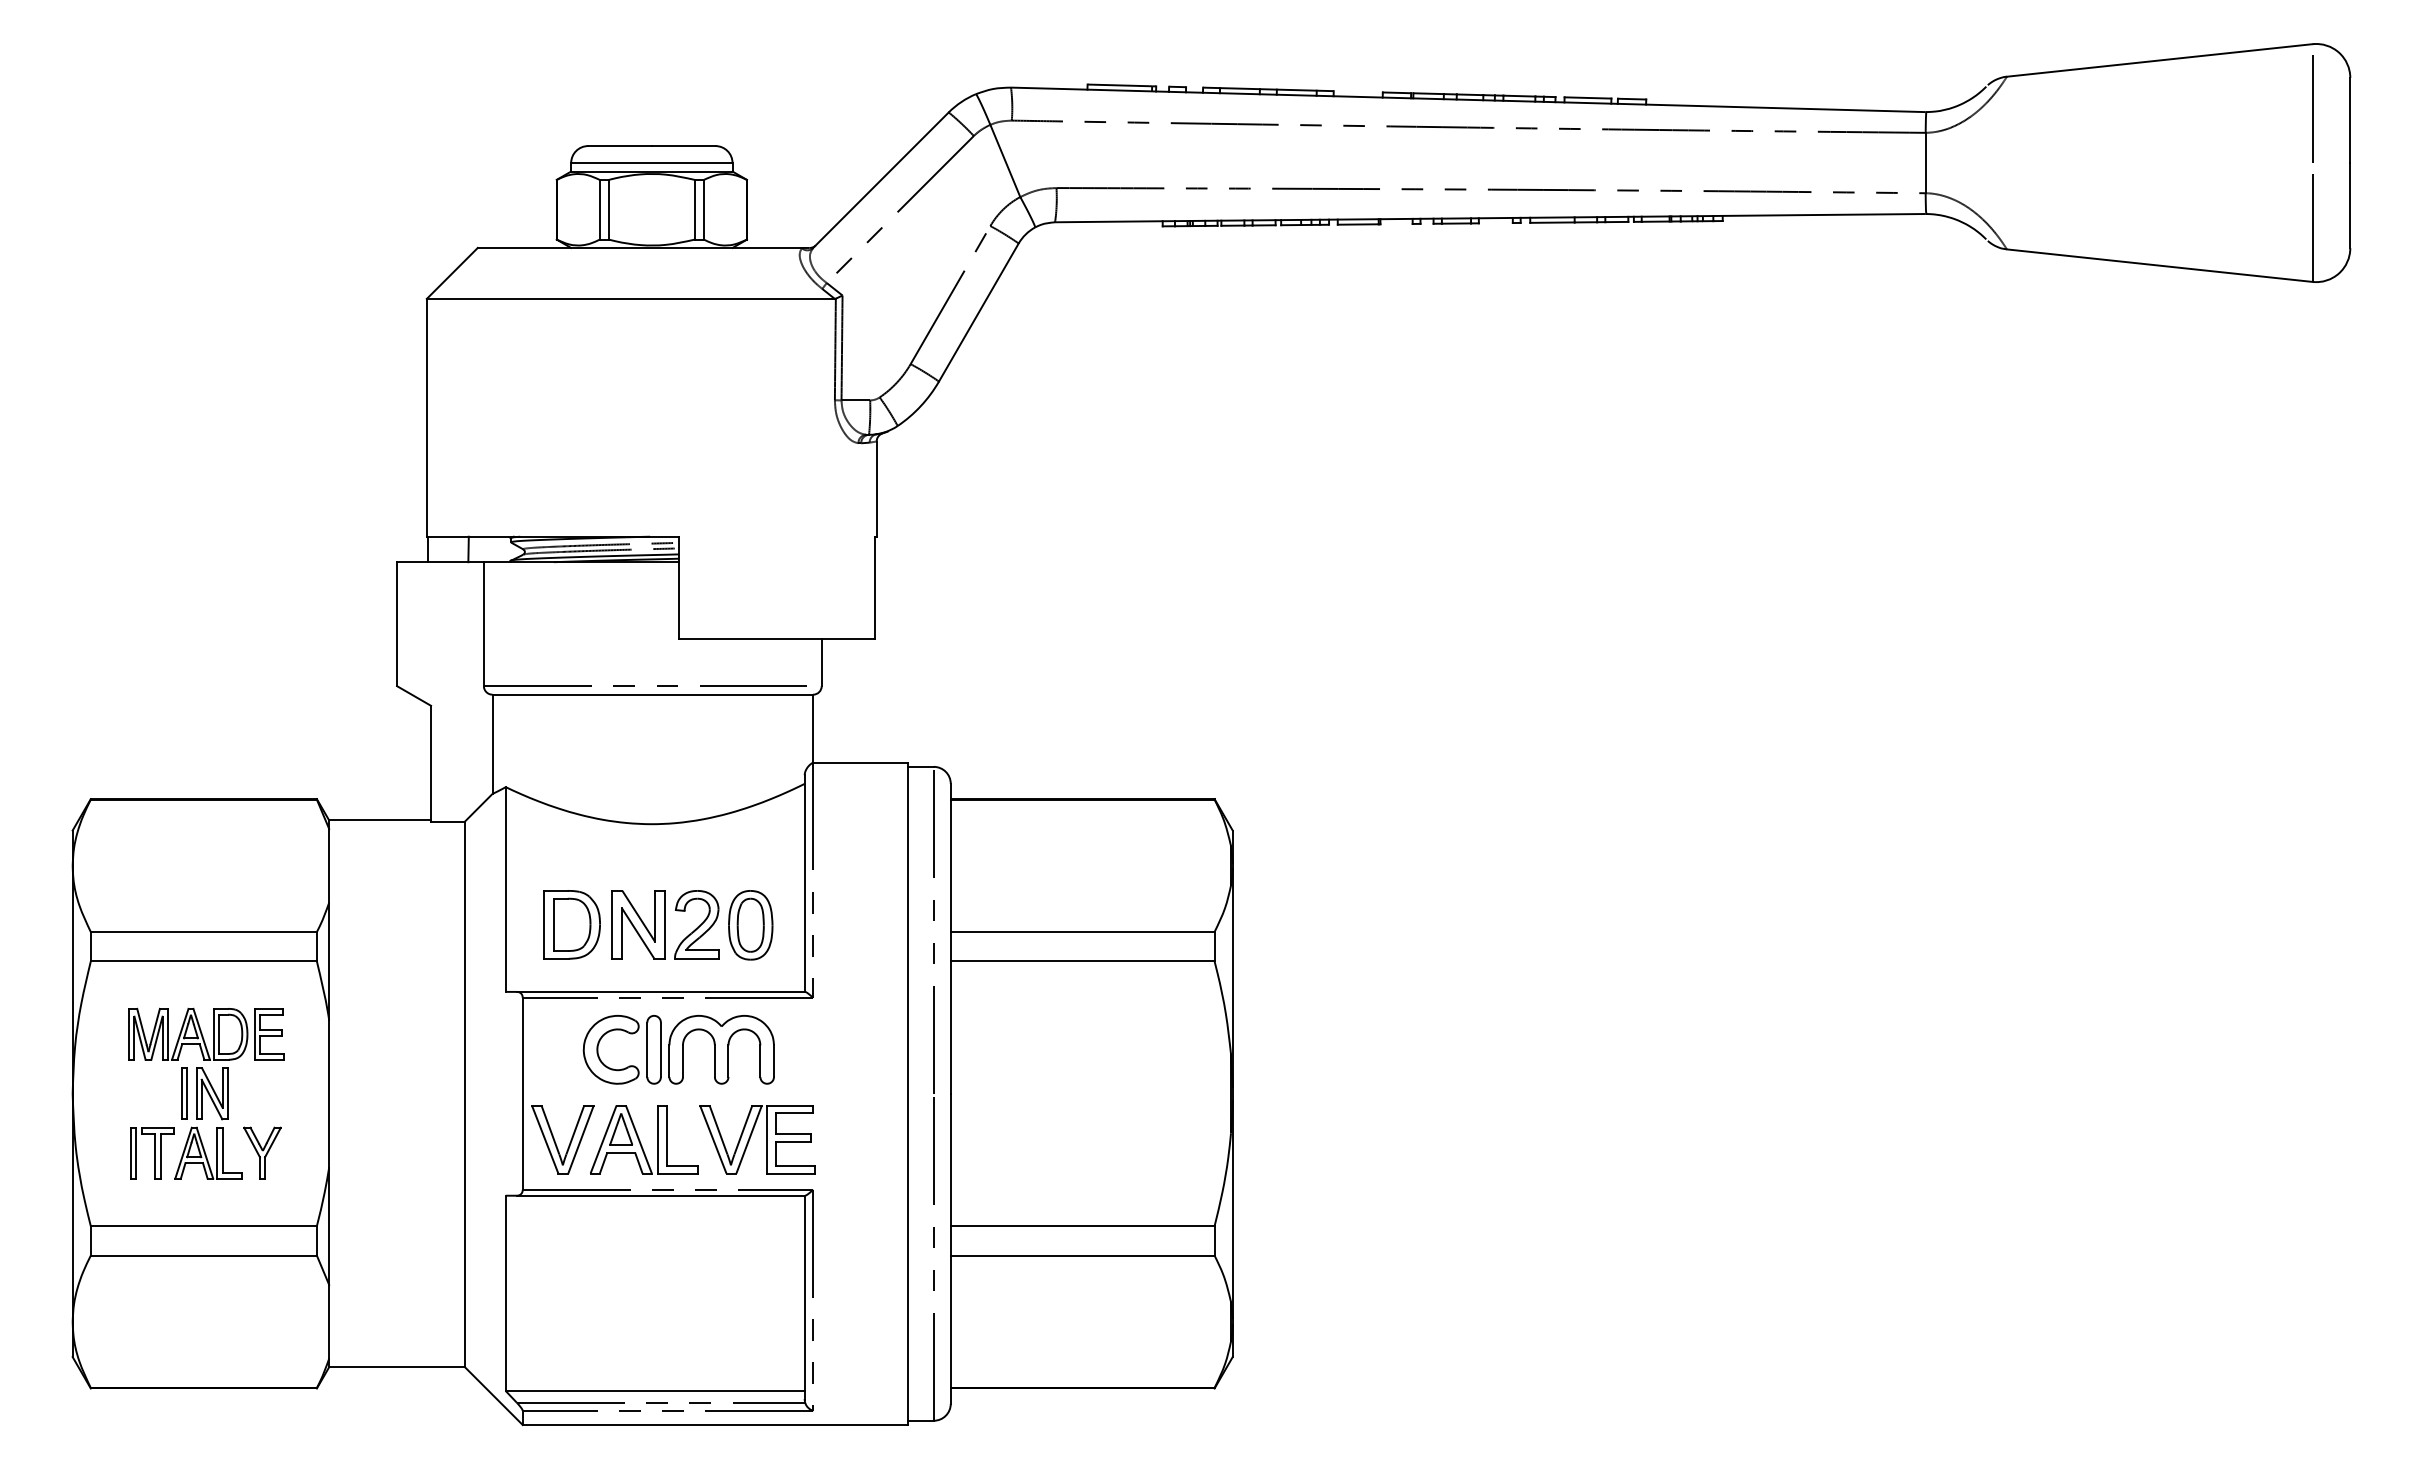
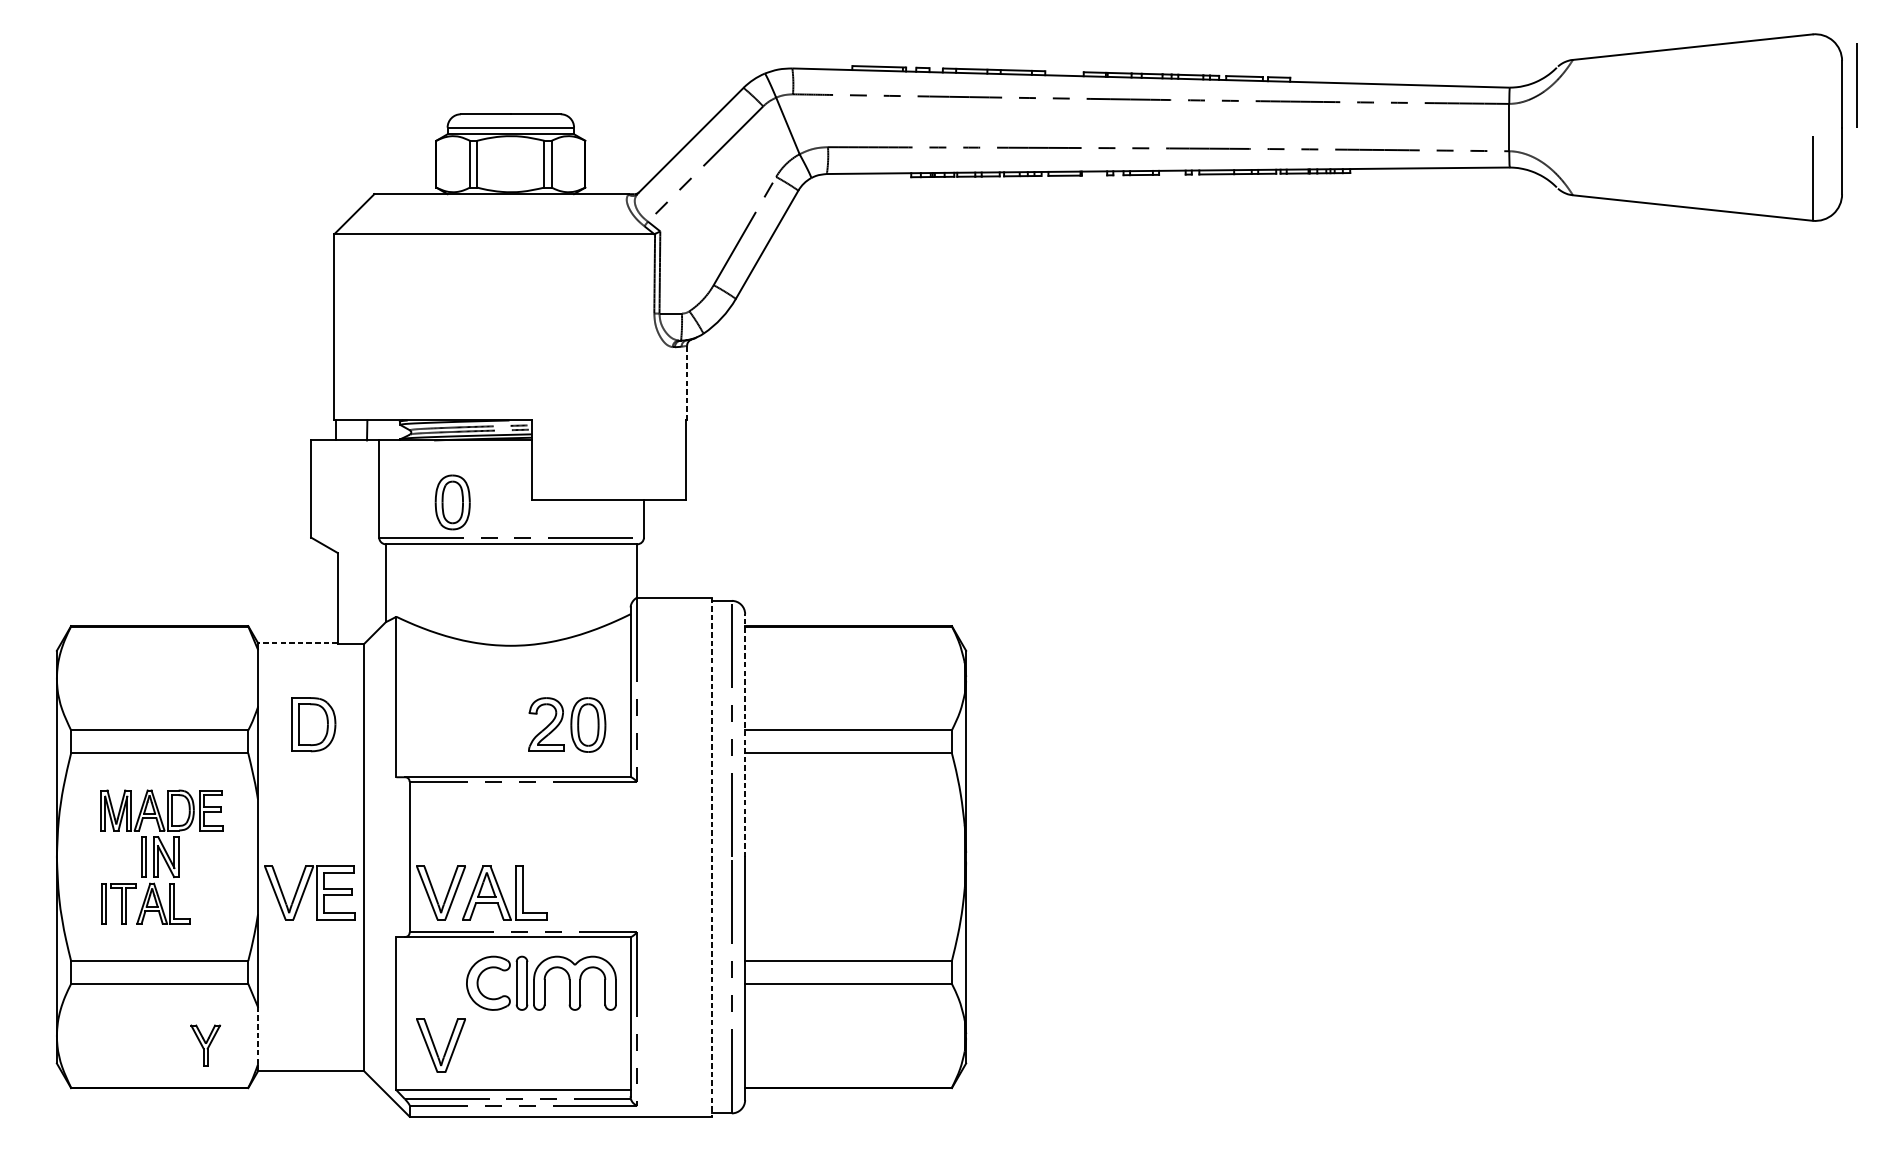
line: (2312, 108) -> (1856, 84), moved
line: (876, 489) -> (686, 383), solid -> dashed
part: (577, 641) -> (452, 502), added
line: (380, 820) -> (298, 642), solid -> dashed
part: (571, 924) -> (313, 724), moved
part: (638, 924) -> (500, 724), removed
line: (950, 938) -> (744, 735), solid -> dashed
part: (678, 1049) -> (541, 983), moved
line: (908, 1094) -> (712, 857), solid -> dashed
part: (751, 1136) -> (305, 890), moved
part: (262, 1152) -> (205, 1044), moved
line: (329, 1321) -> (258, 1035), solid -> dashed
part: (555, 1335) -> (435, 1046), added

